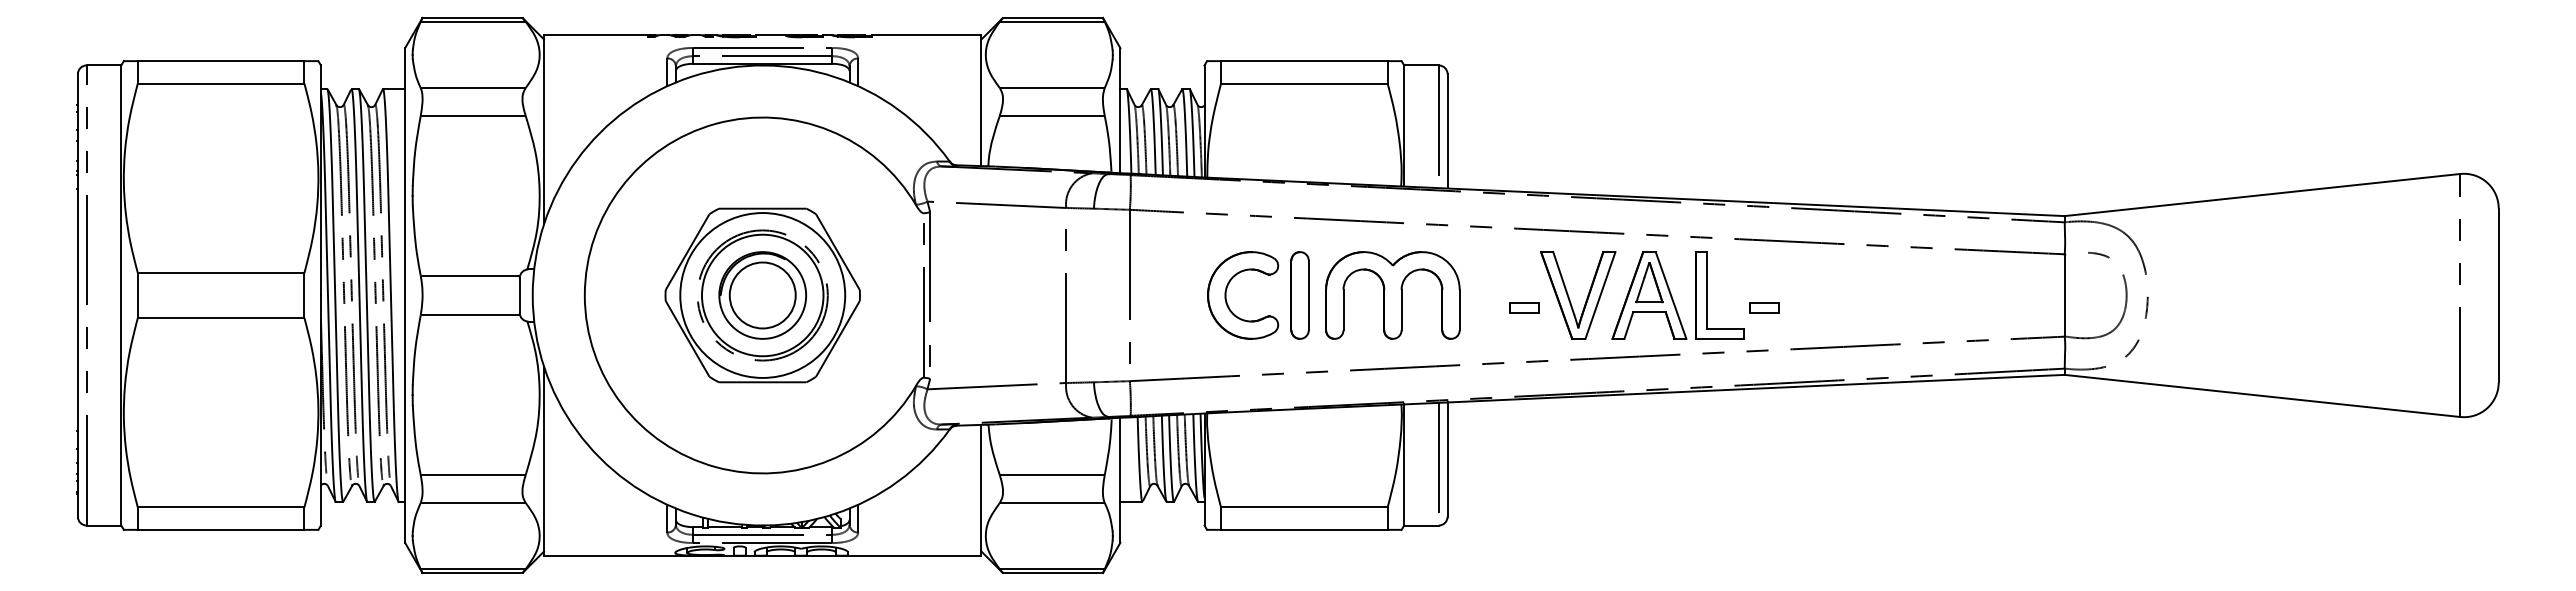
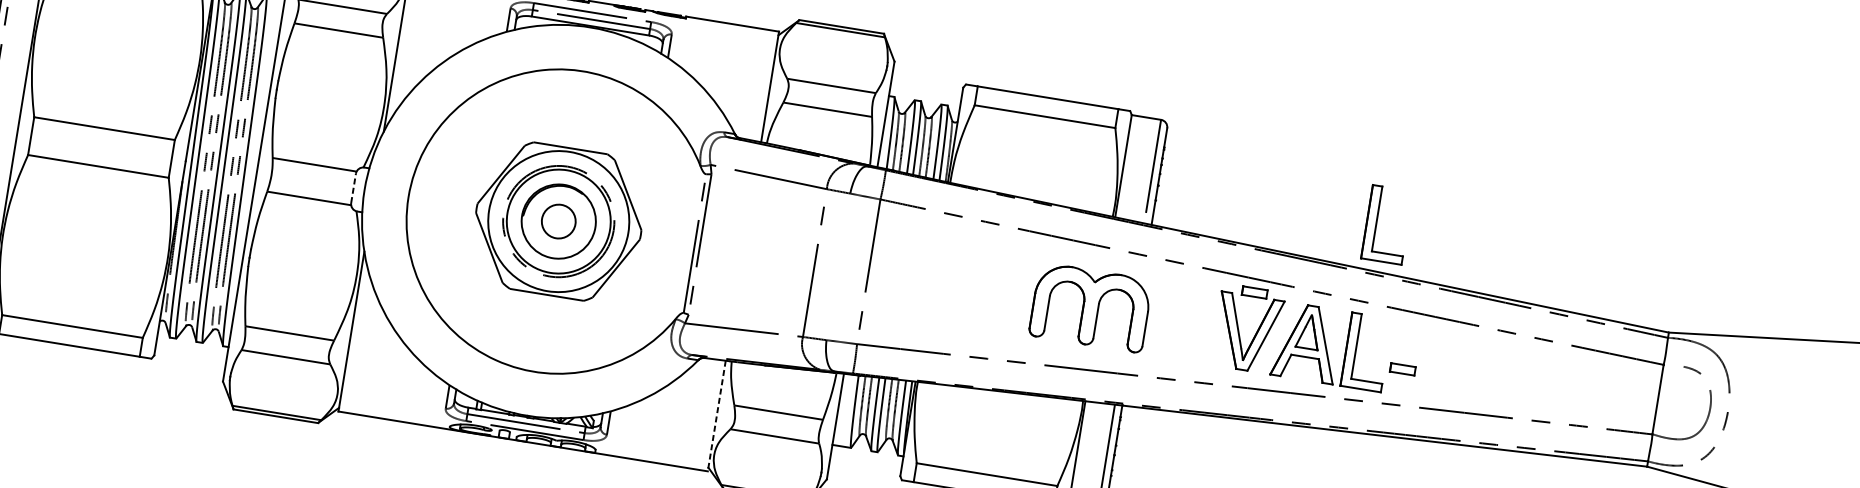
part: (1707, 144) -> (1377, 223), added
line: (519, 295) -> (353, 188), solid -> dashed
circle: (762, 295) -> (558, 221), size x0.6
part: (1226, 295) -> (950, 285), removed
part: (1299, 295) -> (1011, 294), removed
part: (1524, 307) -> (1255, 291), moved
line: (981, 490) -> (716, 416), solid -> dashed

